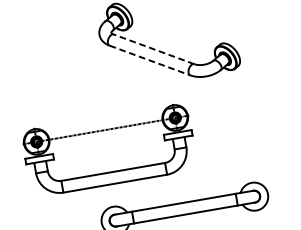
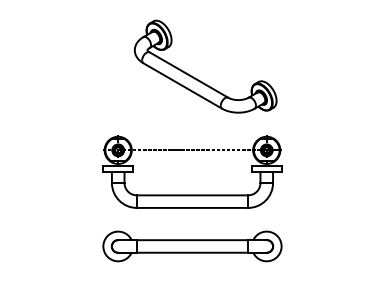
line: (153, 48) -> (188, 74), dashed -> solid
line: (150, 60) -> (183, 86), dashed -> solid
part: (106, 130) -> (192, 150), moved

